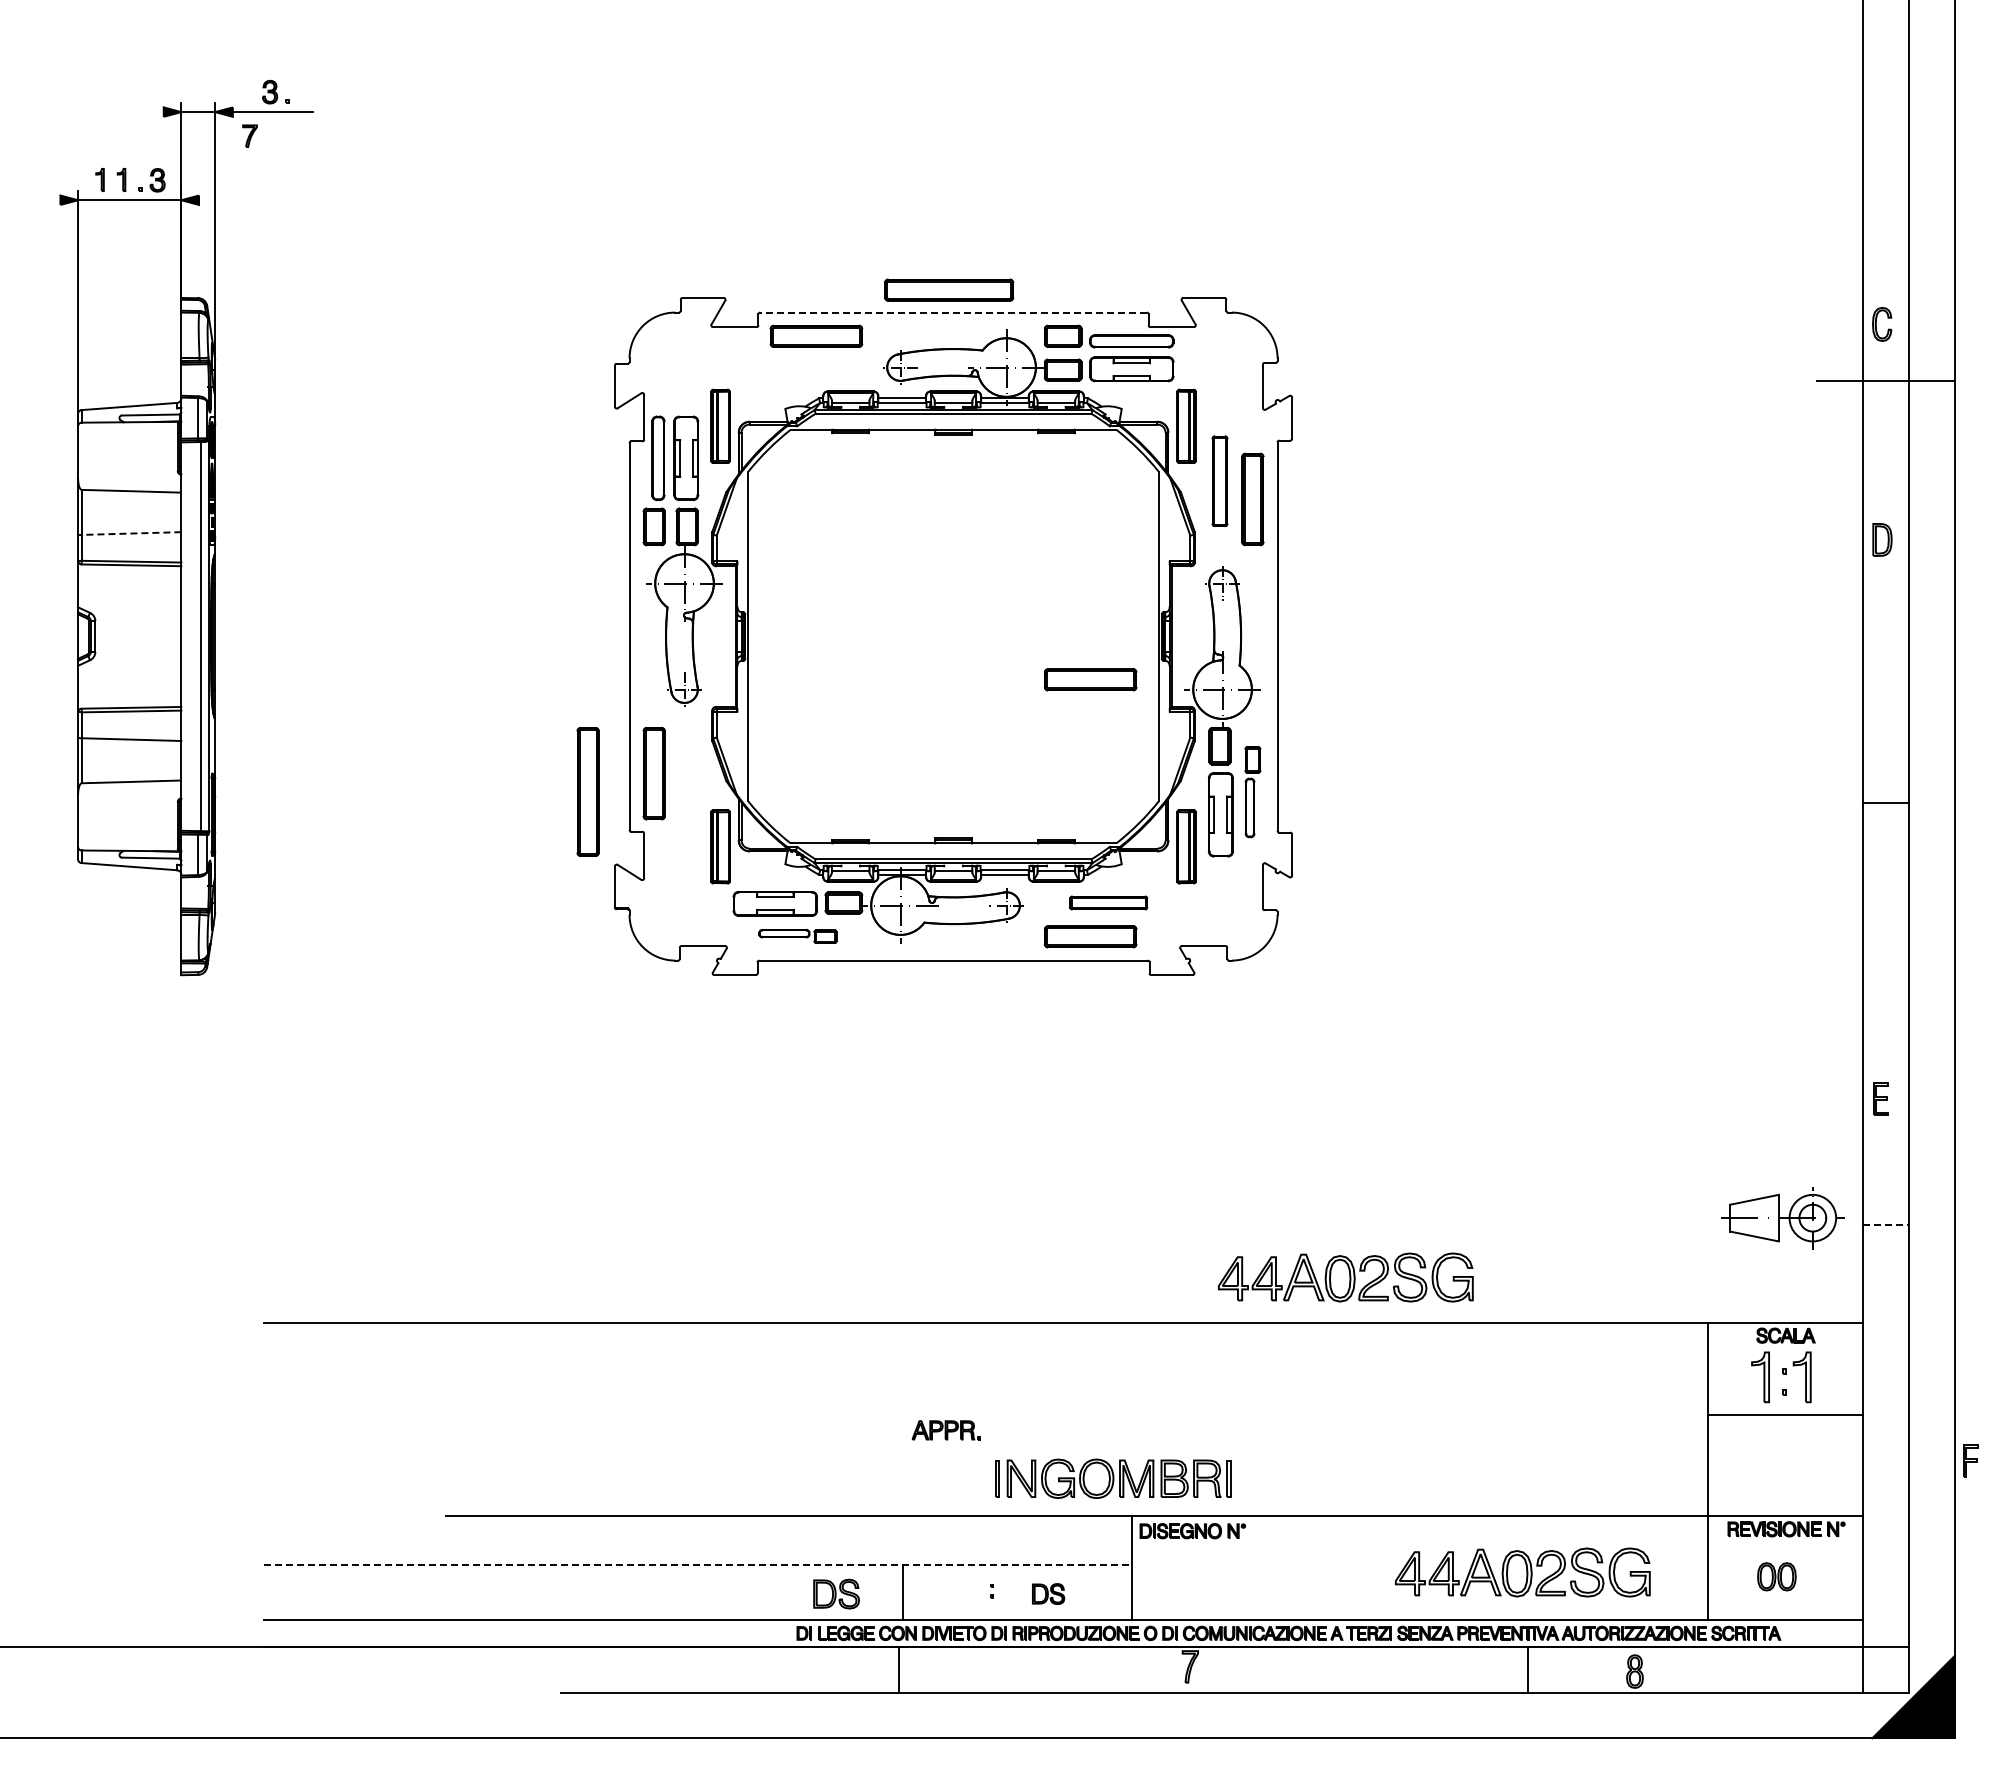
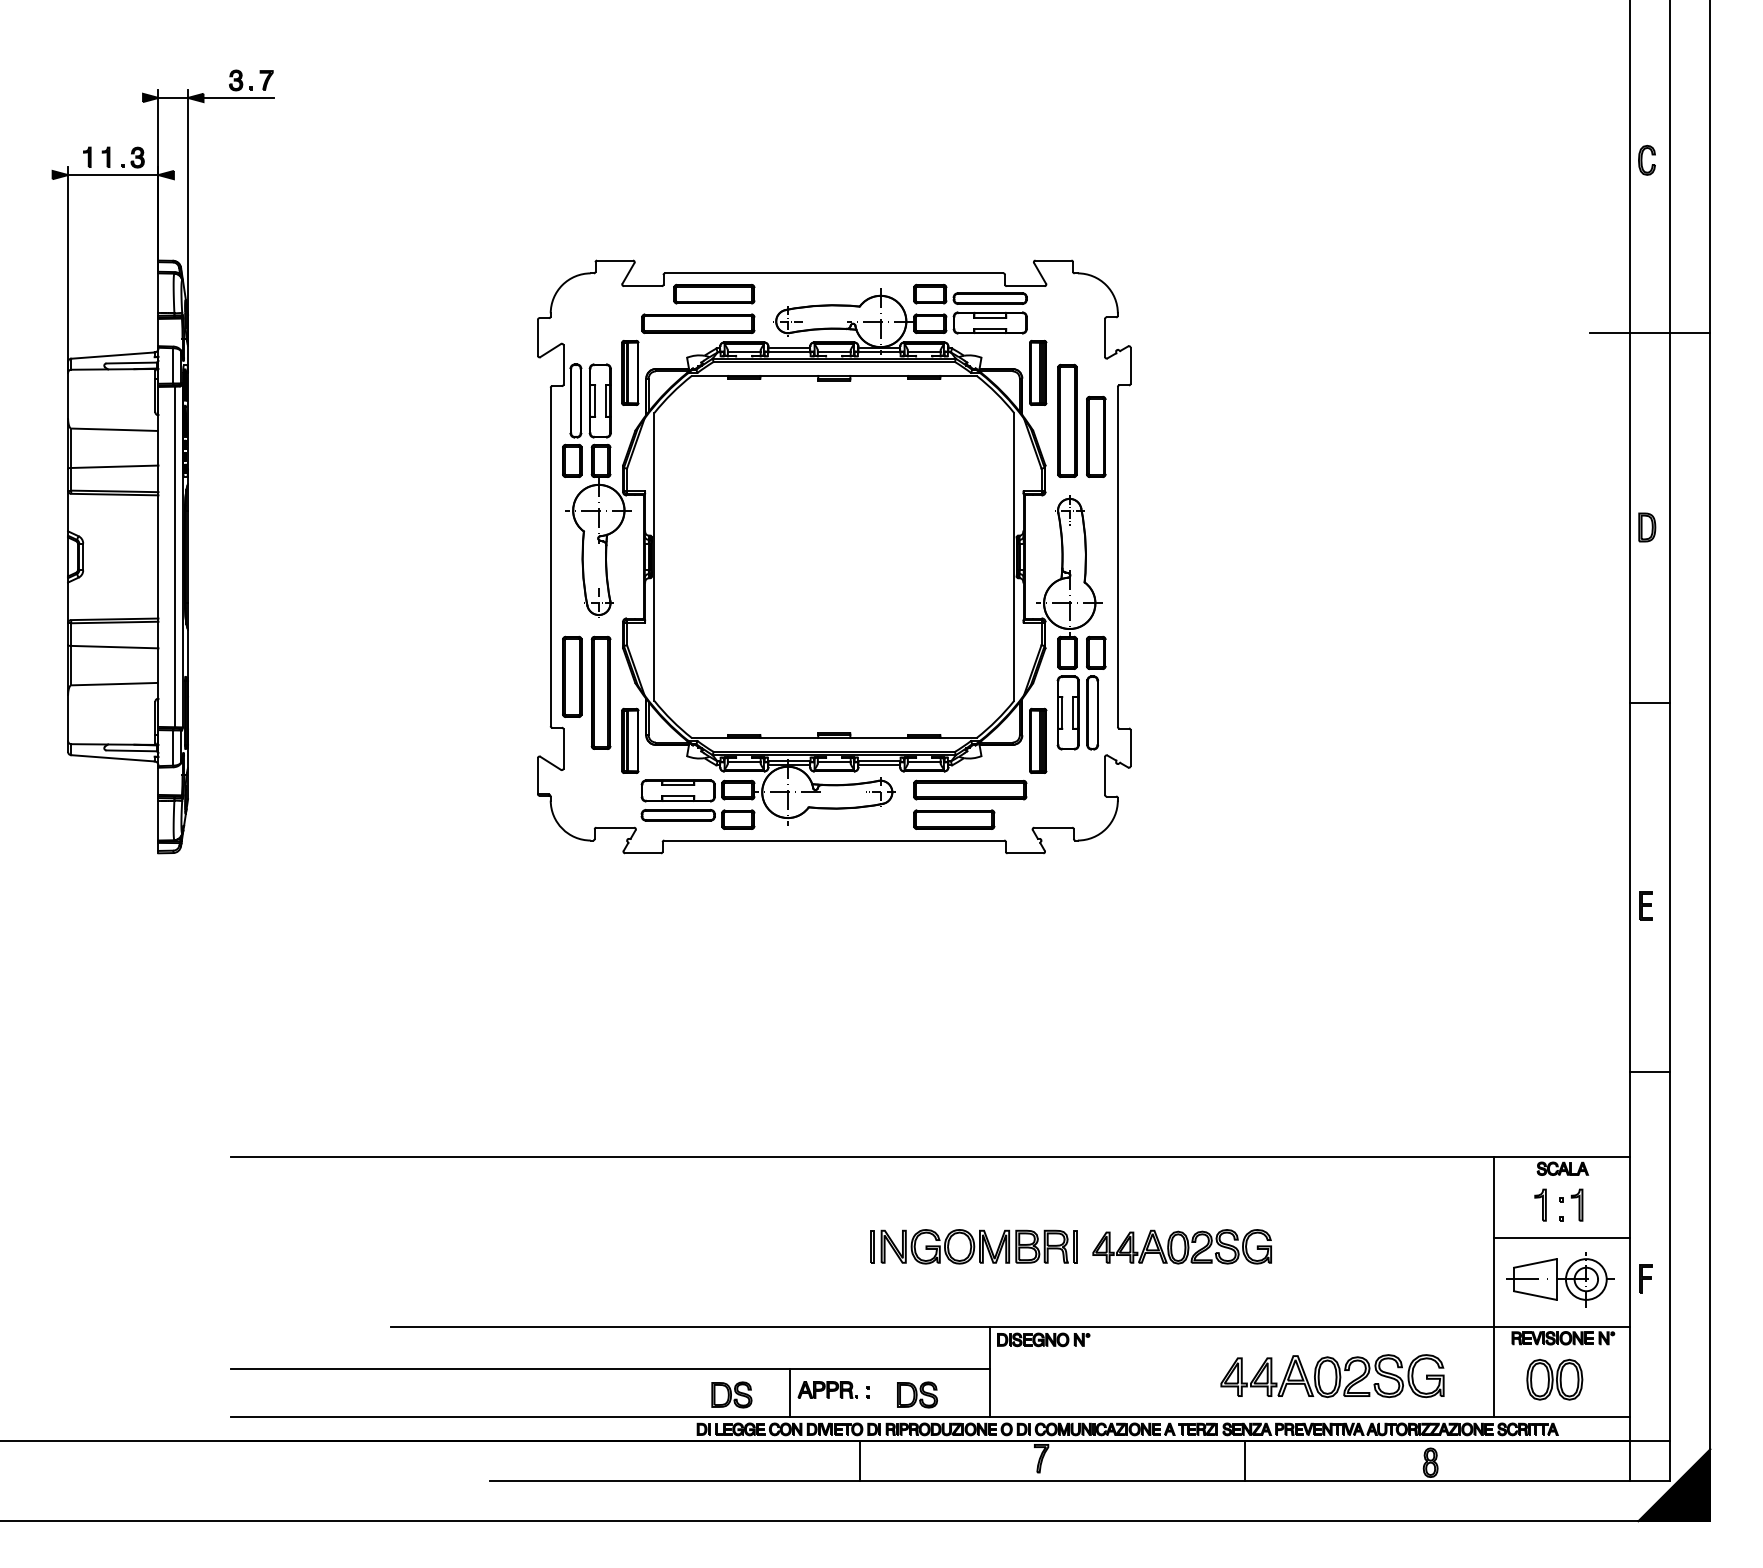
part: (249, 135) -> (266, 79), moved
part: (949, 289) -> (698, 323), moved
line: (953, 312) -> (834, 273), dashed -> solid
part: (1882, 323) -> (1647, 159), moved
part: (1219, 481) -> (1067, 421), size x1.43
line: (131, 533) -> (114, 466), dashed -> solid
part: (1882, 539) -> (1647, 527), moved
part: (1090, 679) -> (954, 594), removed
part: (587, 791) -> (600, 692), moved
part: (1252, 791) -> (1095, 692), size x1.43
part: (1108, 902) -> (969, 789), size x1.67
part: (797, 936) -> (697, 819), size x1.67
part: (1880, 1098) -> (1645, 905), moved
part: (1782, 1218) -> (1559, 1279), moved
line: (1886, 1225) -> (1650, 1072), dashed -> solid
part: (1345, 1277) -> (1177, 1117), removed
part: (1760, 1376) -> (1540, 1204), size x0.71
part: (1802, 1376) -> (1577, 1204), size x0.71
part: (1350, 1424) -> (1181, 1246), added
part: (945, 1430) -> (827, 1390), moved
part: (1970, 1460) -> (1645, 1278), moved
part: (1113, 1478) -> (974, 1246), moved
line: (698, 1564) -> (611, 1369), dashed -> solid
part: (1776, 1576) -> (1554, 1379), size x1.67
part: (1048, 1593) -> (917, 1394), size x1.43
line: (899, 1669) -> (860, 1460), moved
line: (1528, 1669) -> (1245, 1460), moved

